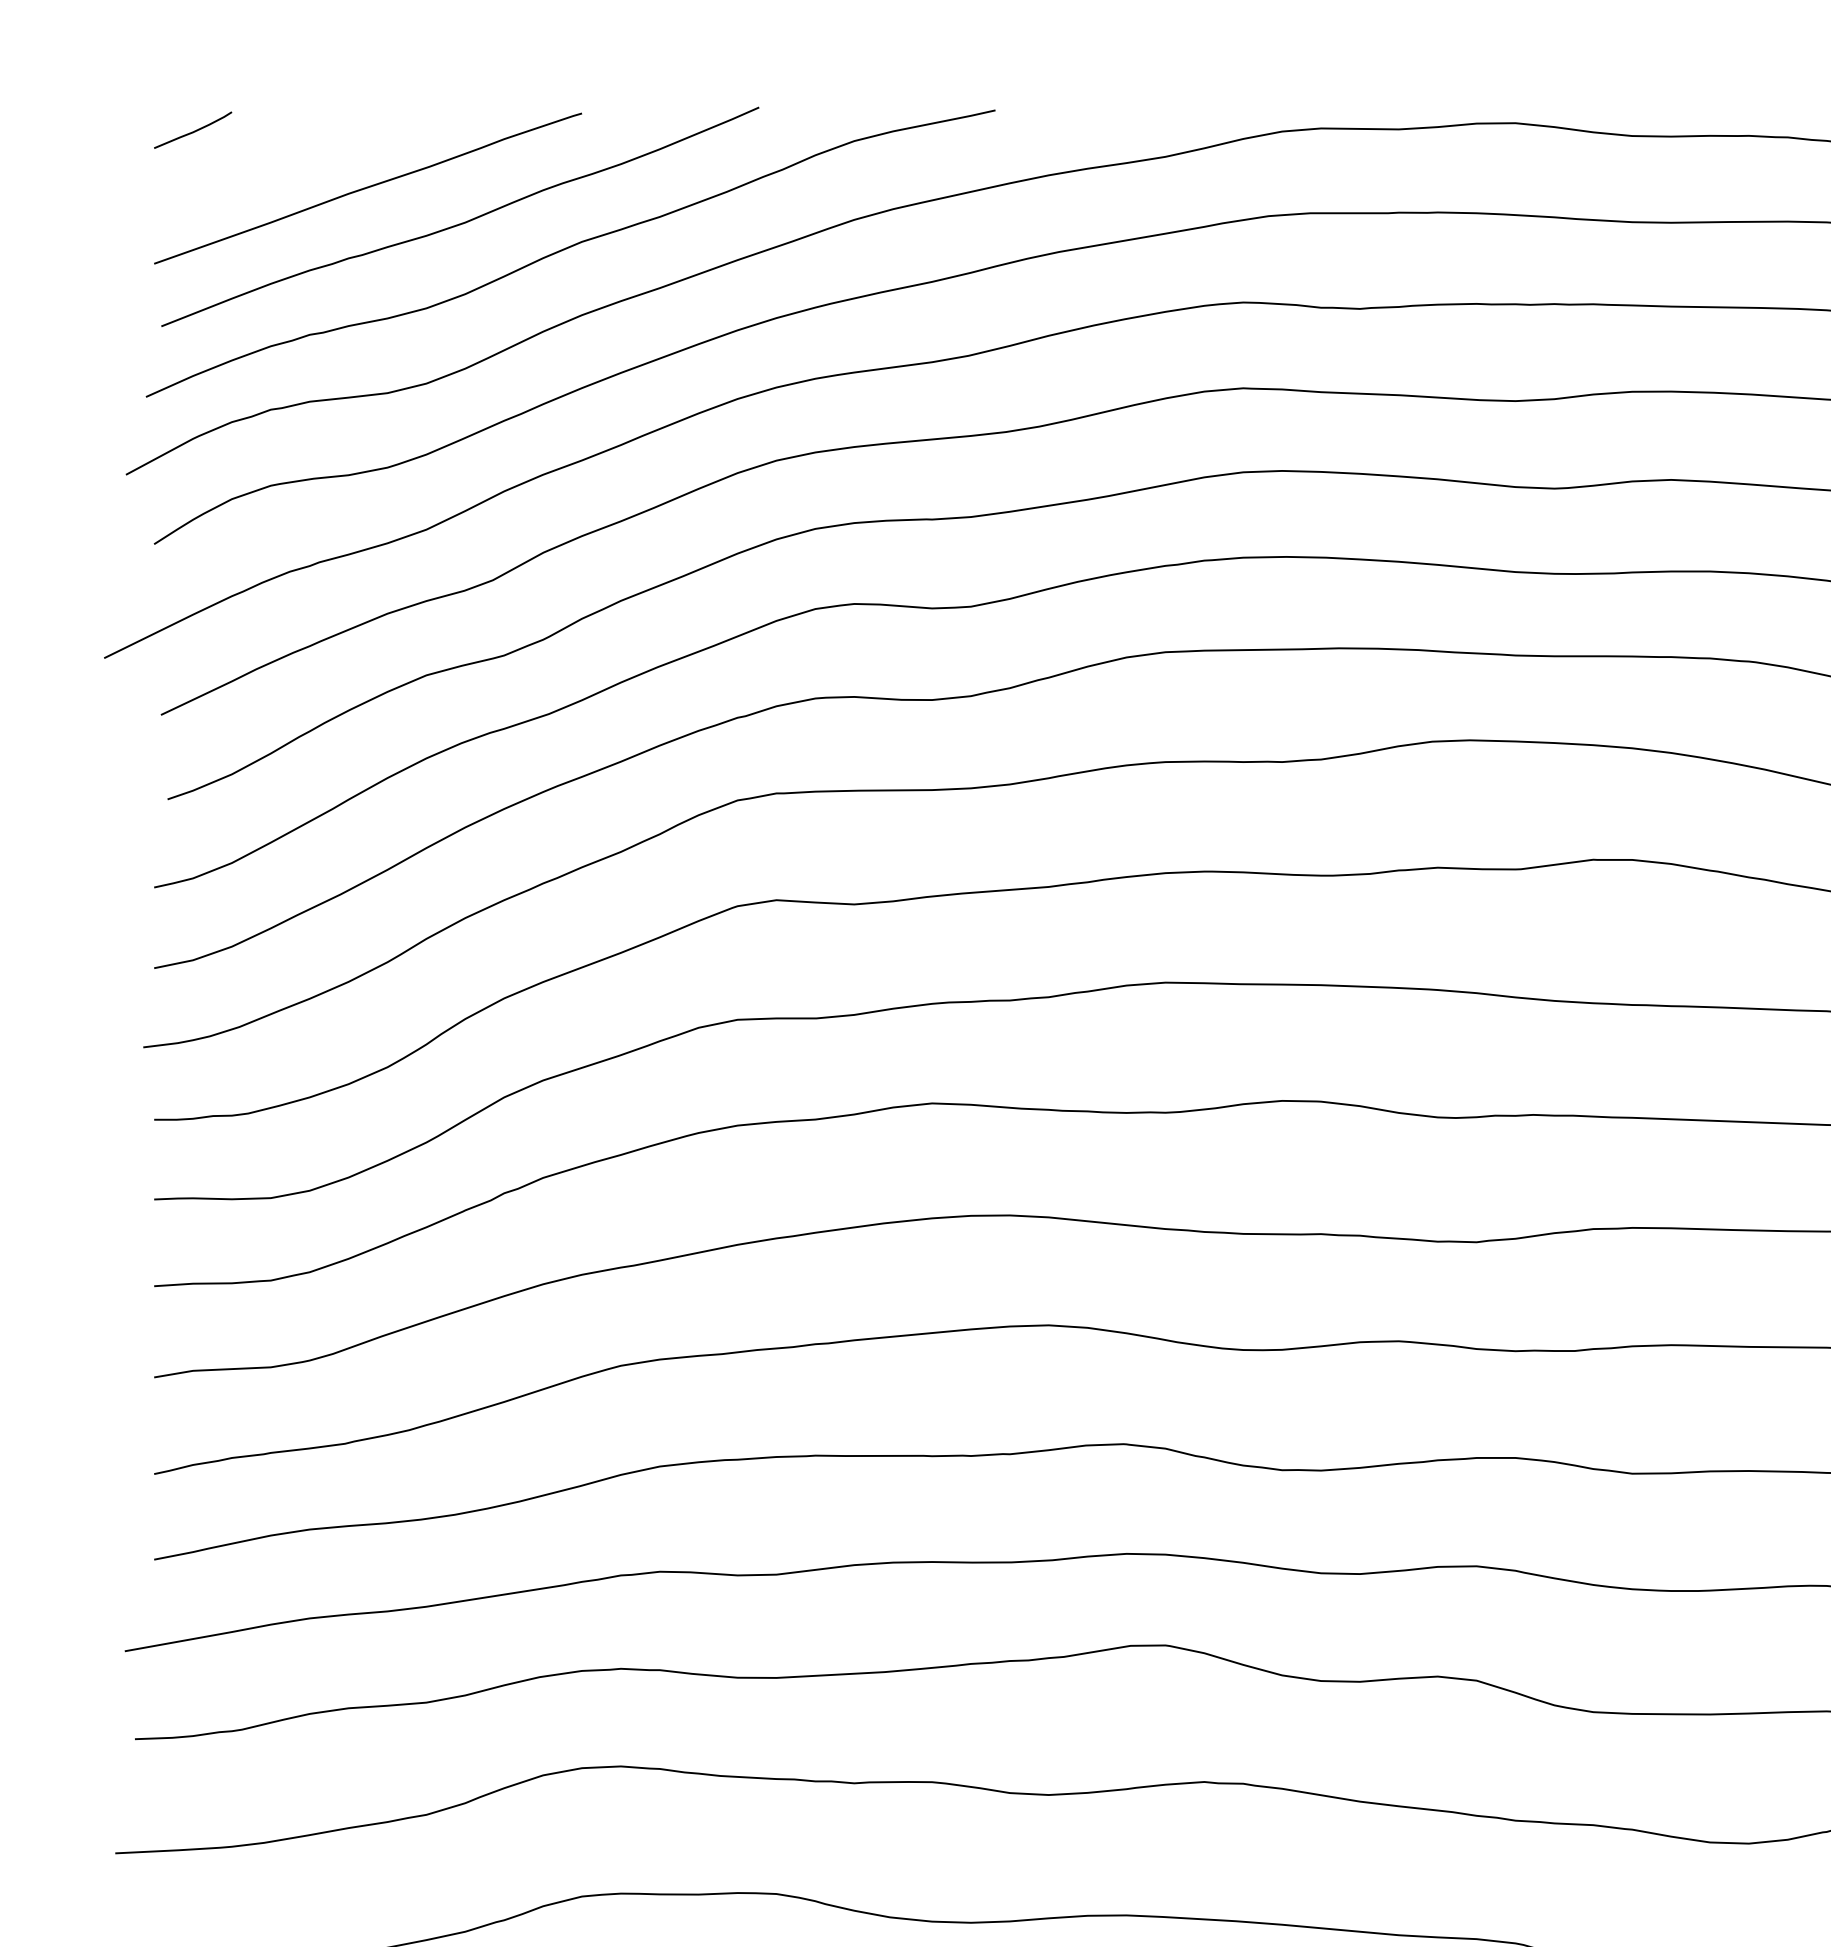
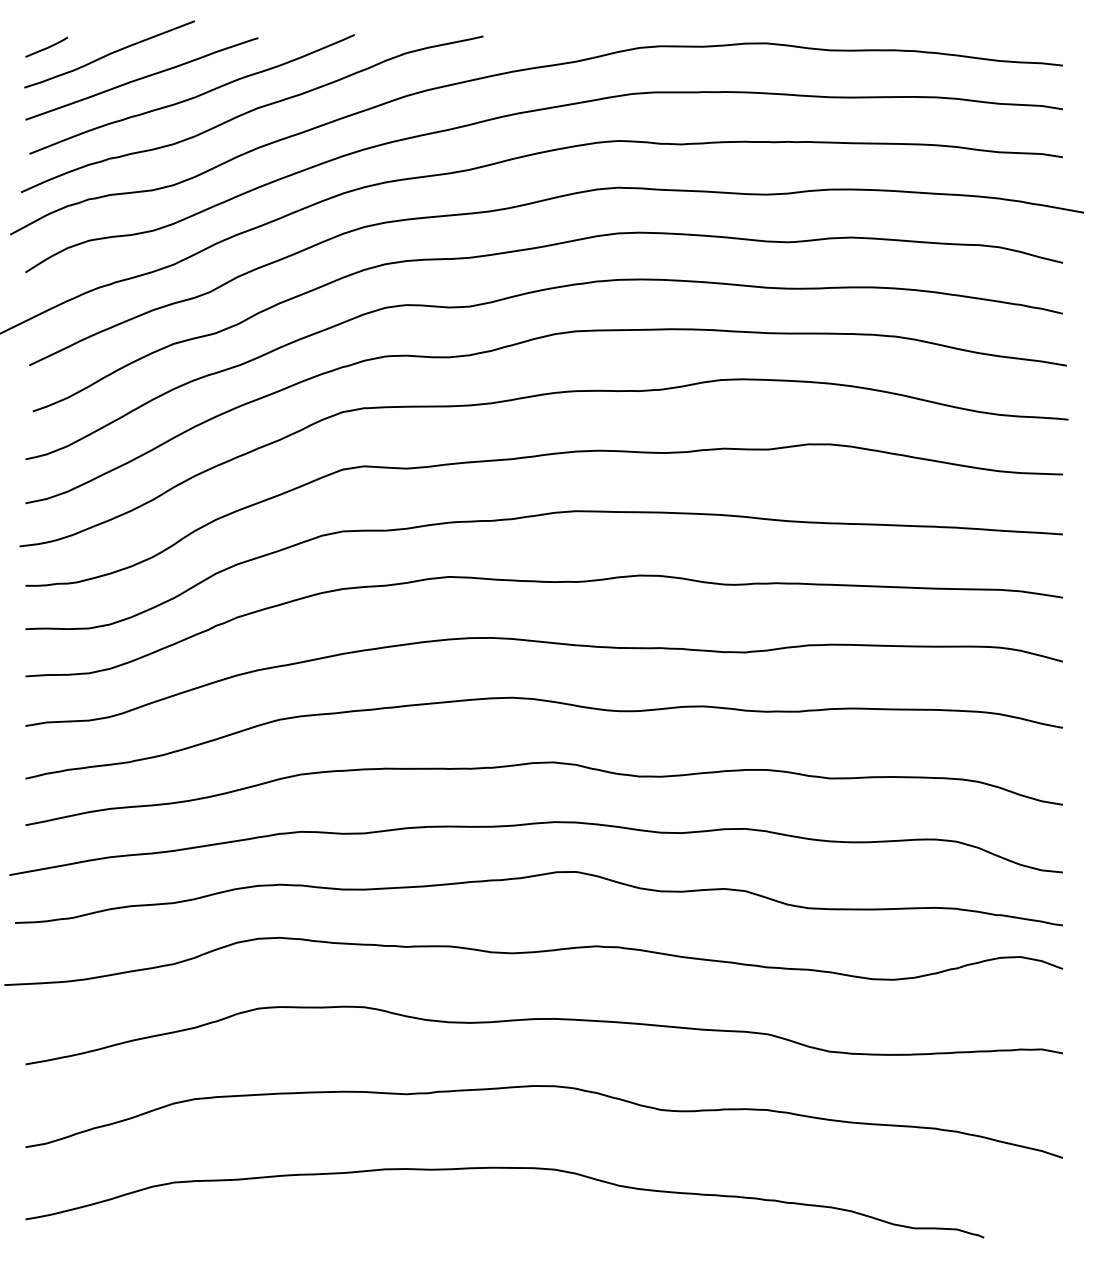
curve: (308, 143) -> (109, 54), added

